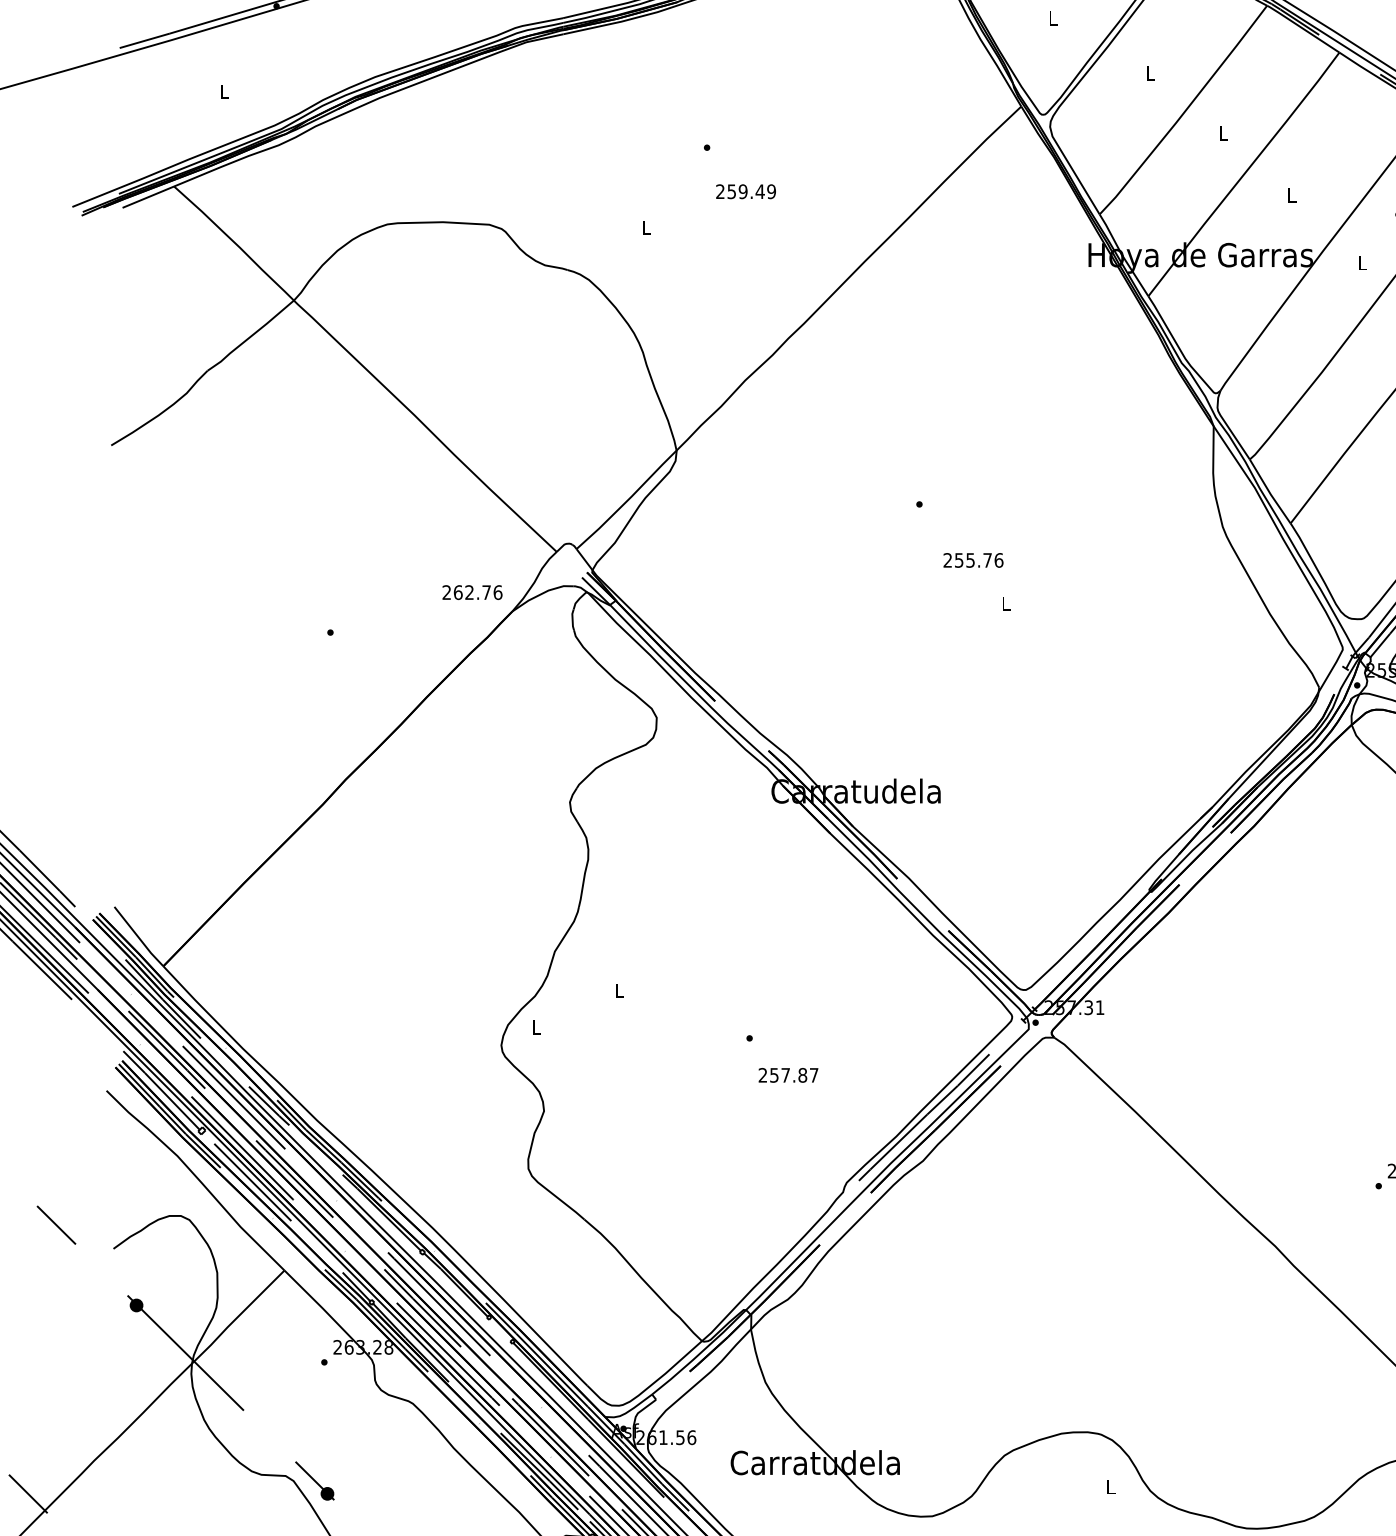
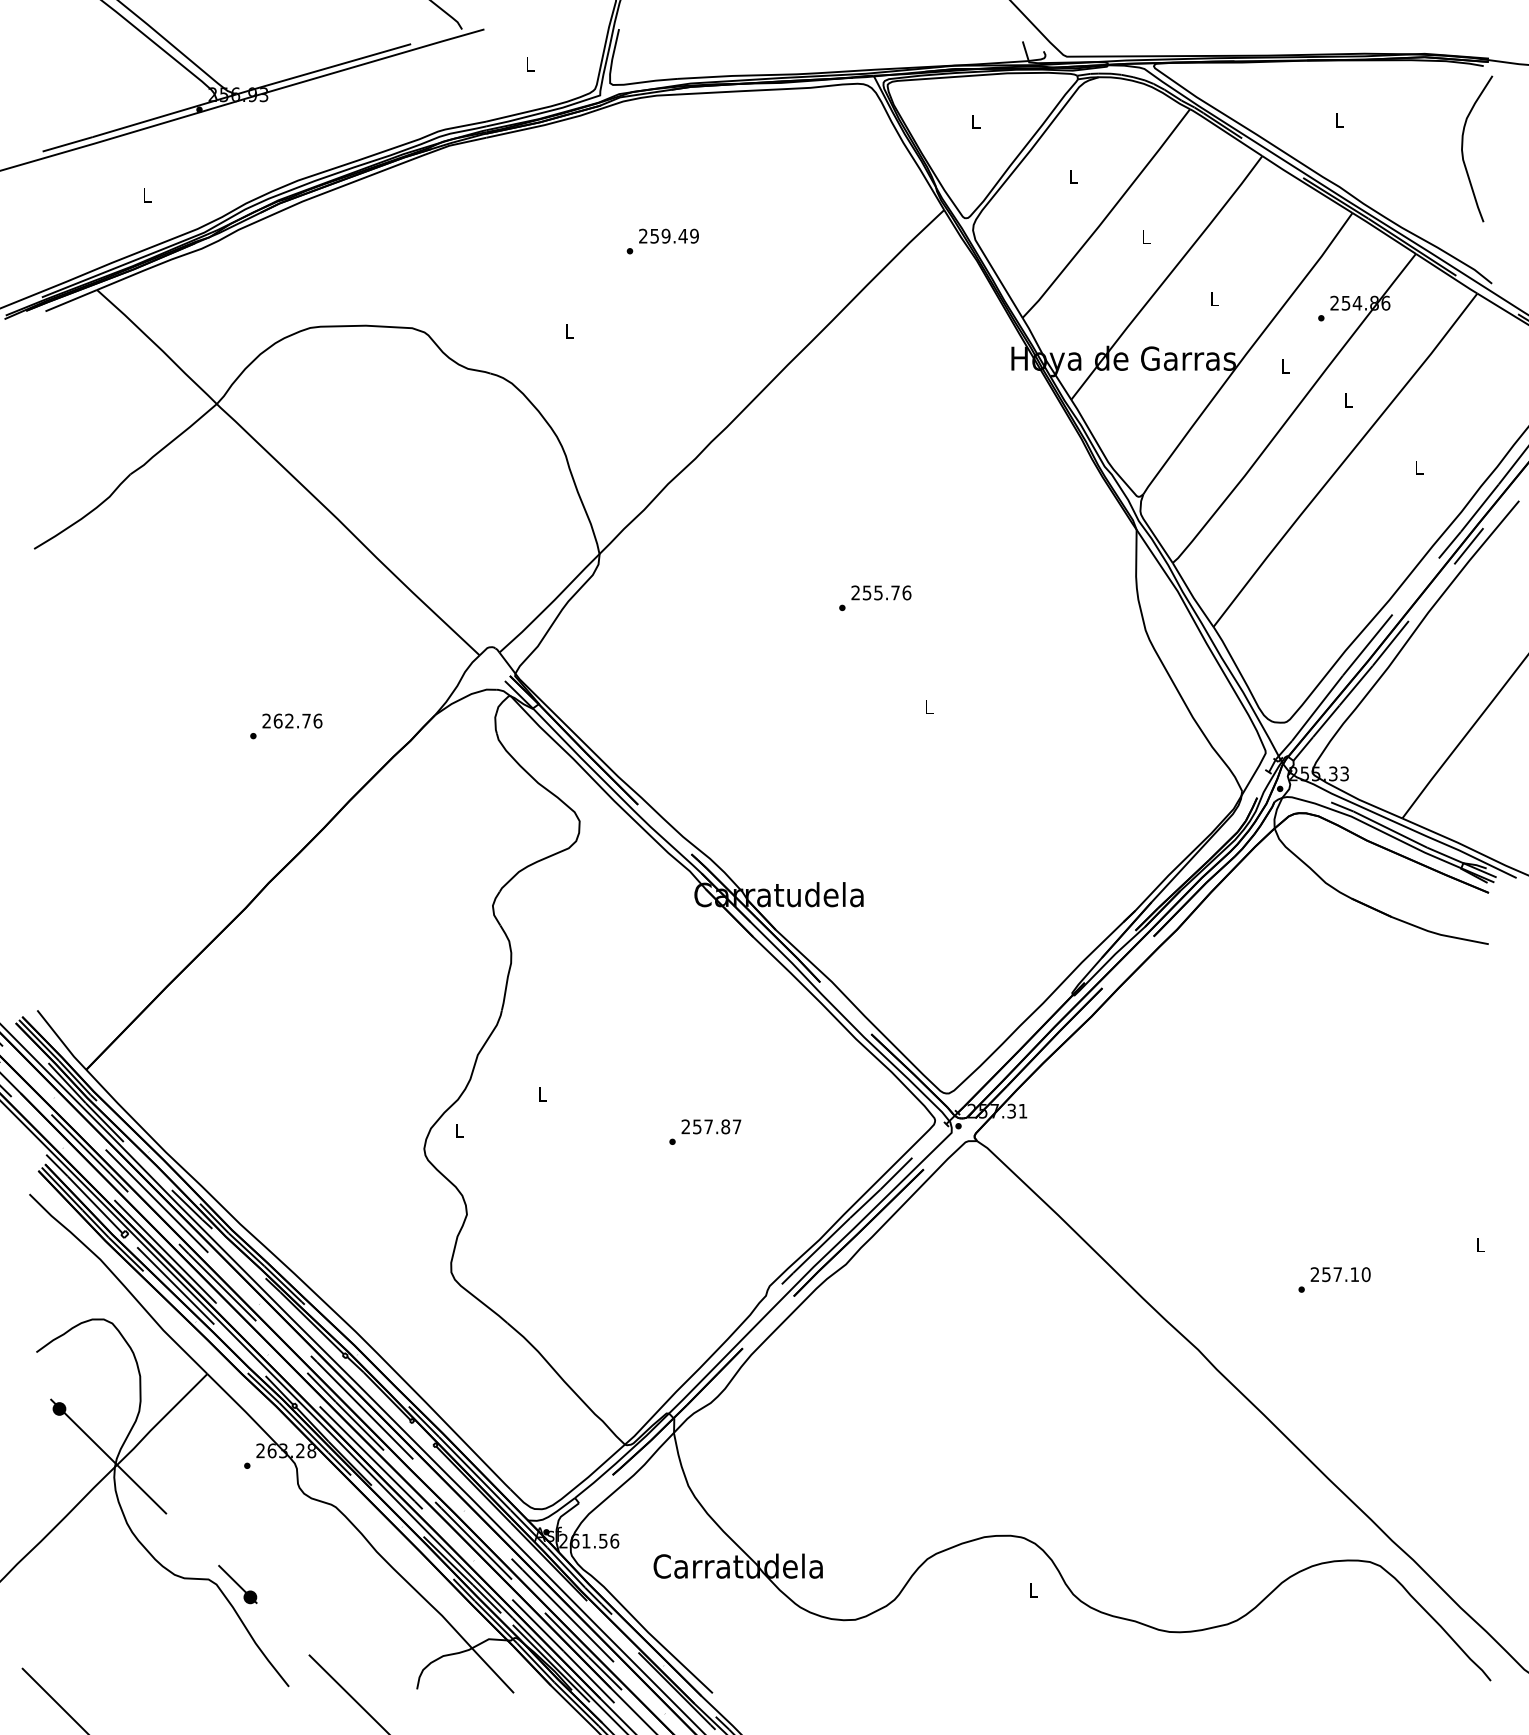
text: (745, 191) -> (668, 235), moved
text: (973, 560) -> (881, 592), moved
text: (472, 592) -> (292, 720), moved
text: (788, 1075) -> (711, 1126), moved

